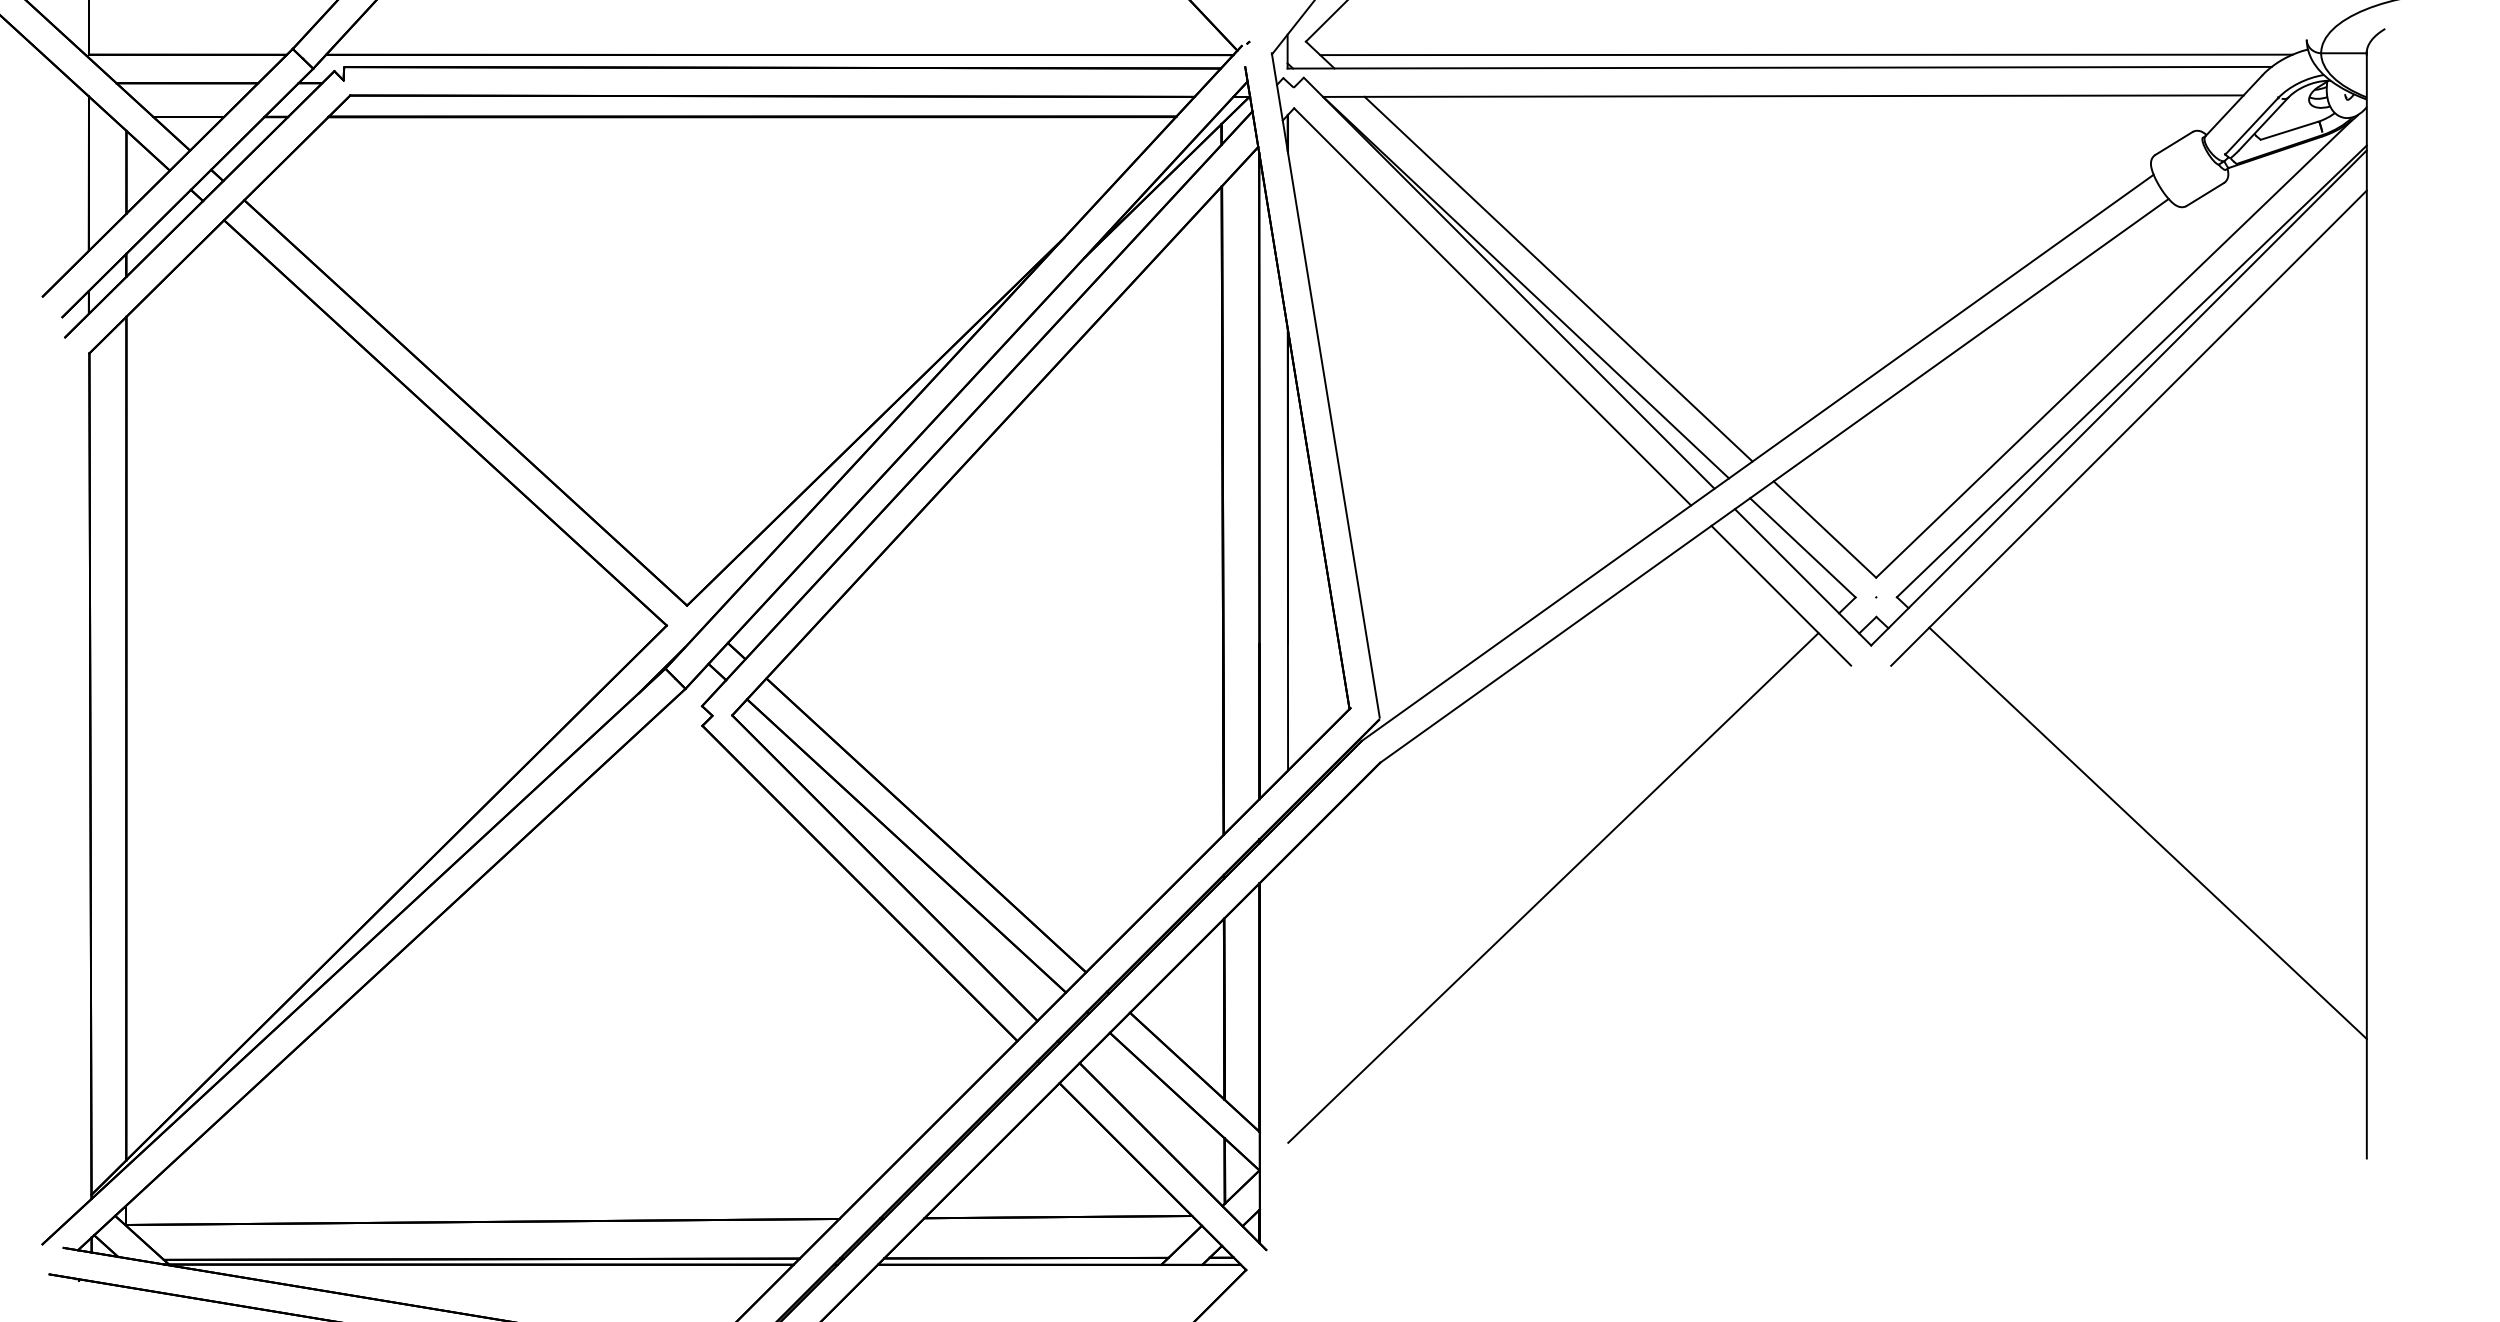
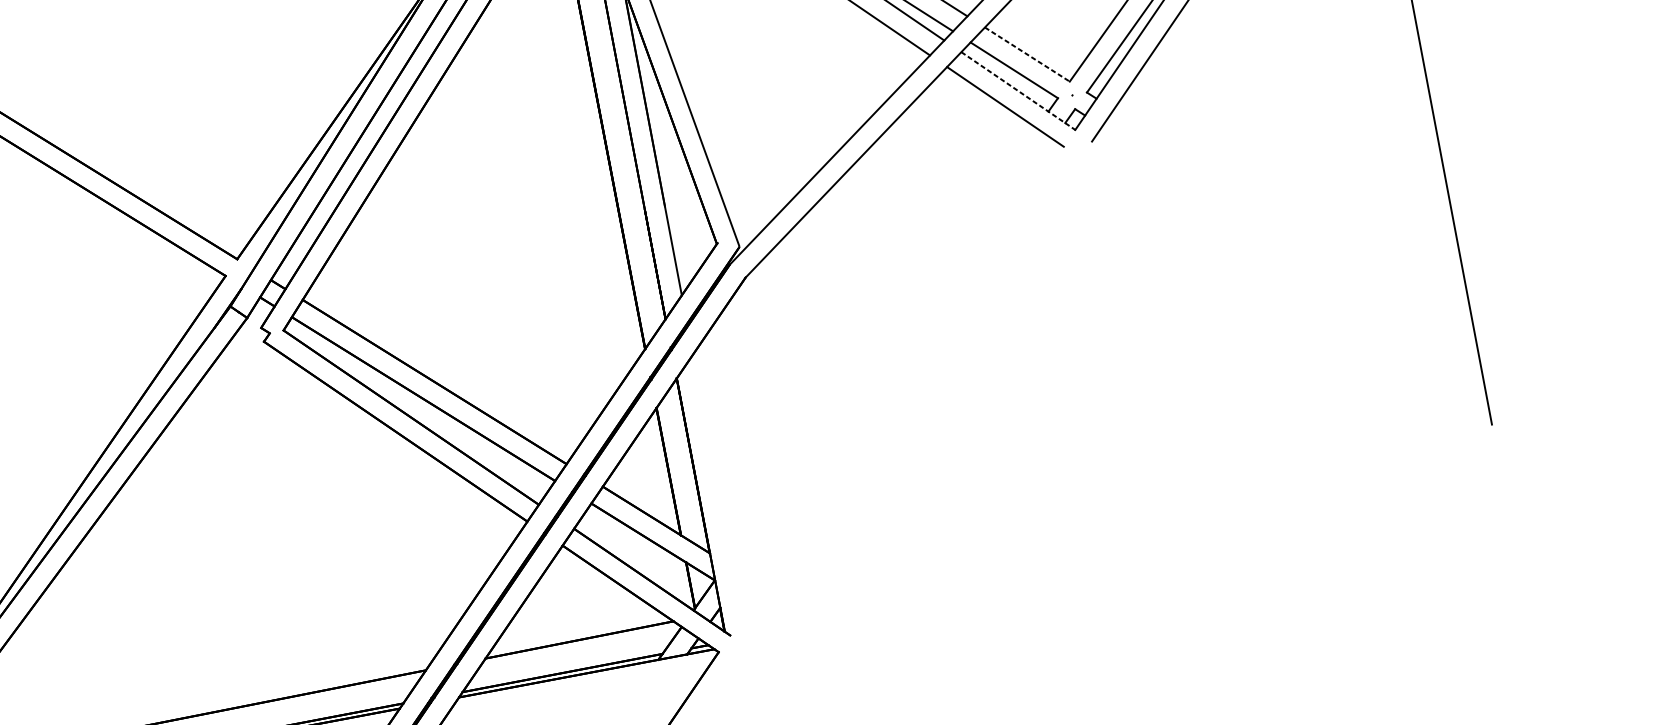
line: (1825, 529) -> (1027, 54), solid -> dashed
line: (1803, 577) -> (1018, 91), solid -> dashed
line: (2147, 833) -> (1294, 225), removed
line: (1553, 887) -> (884, 342), removed

